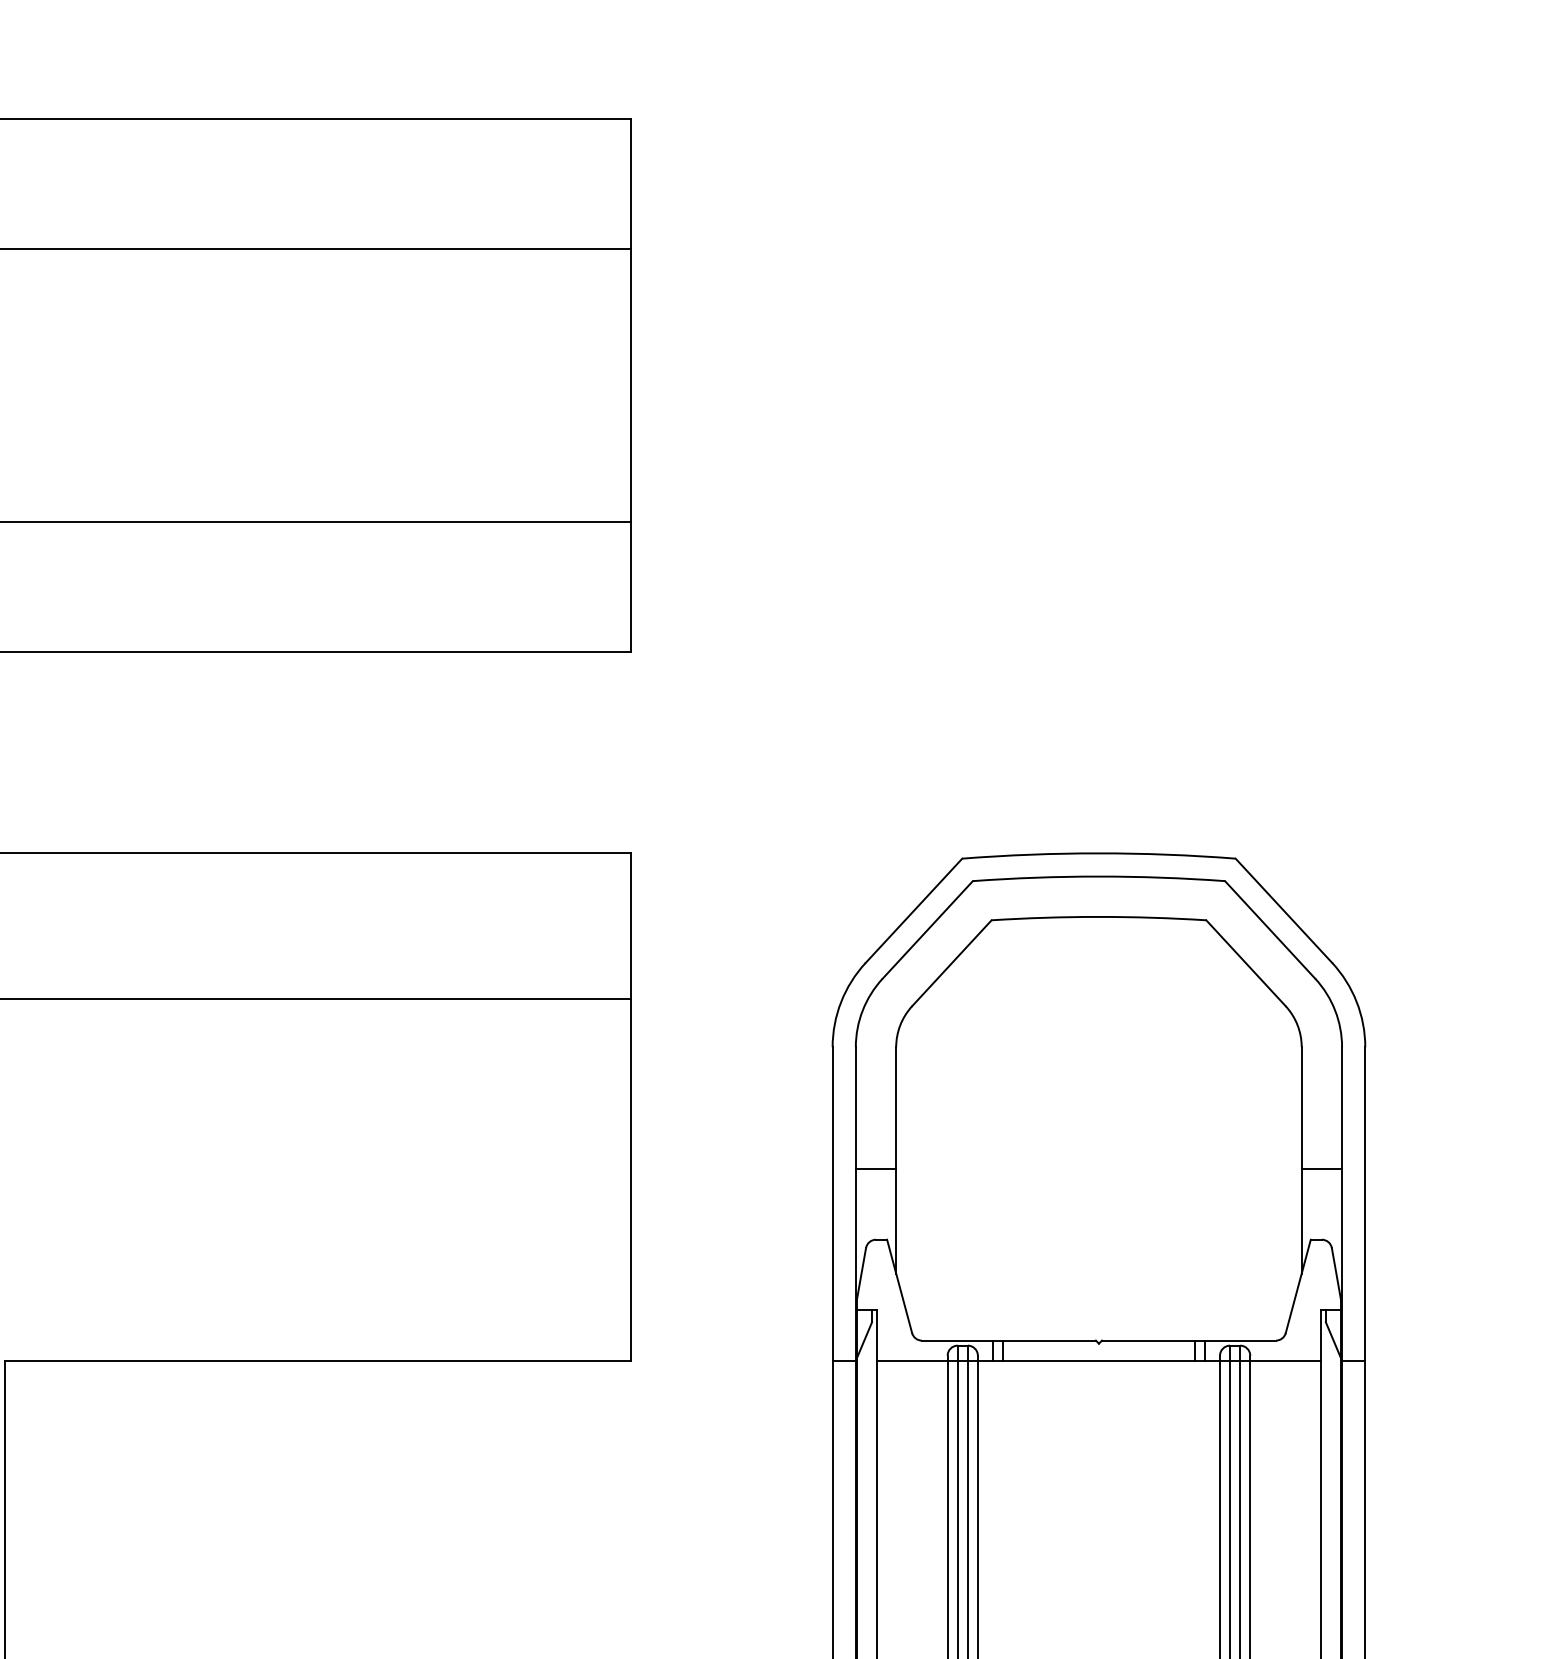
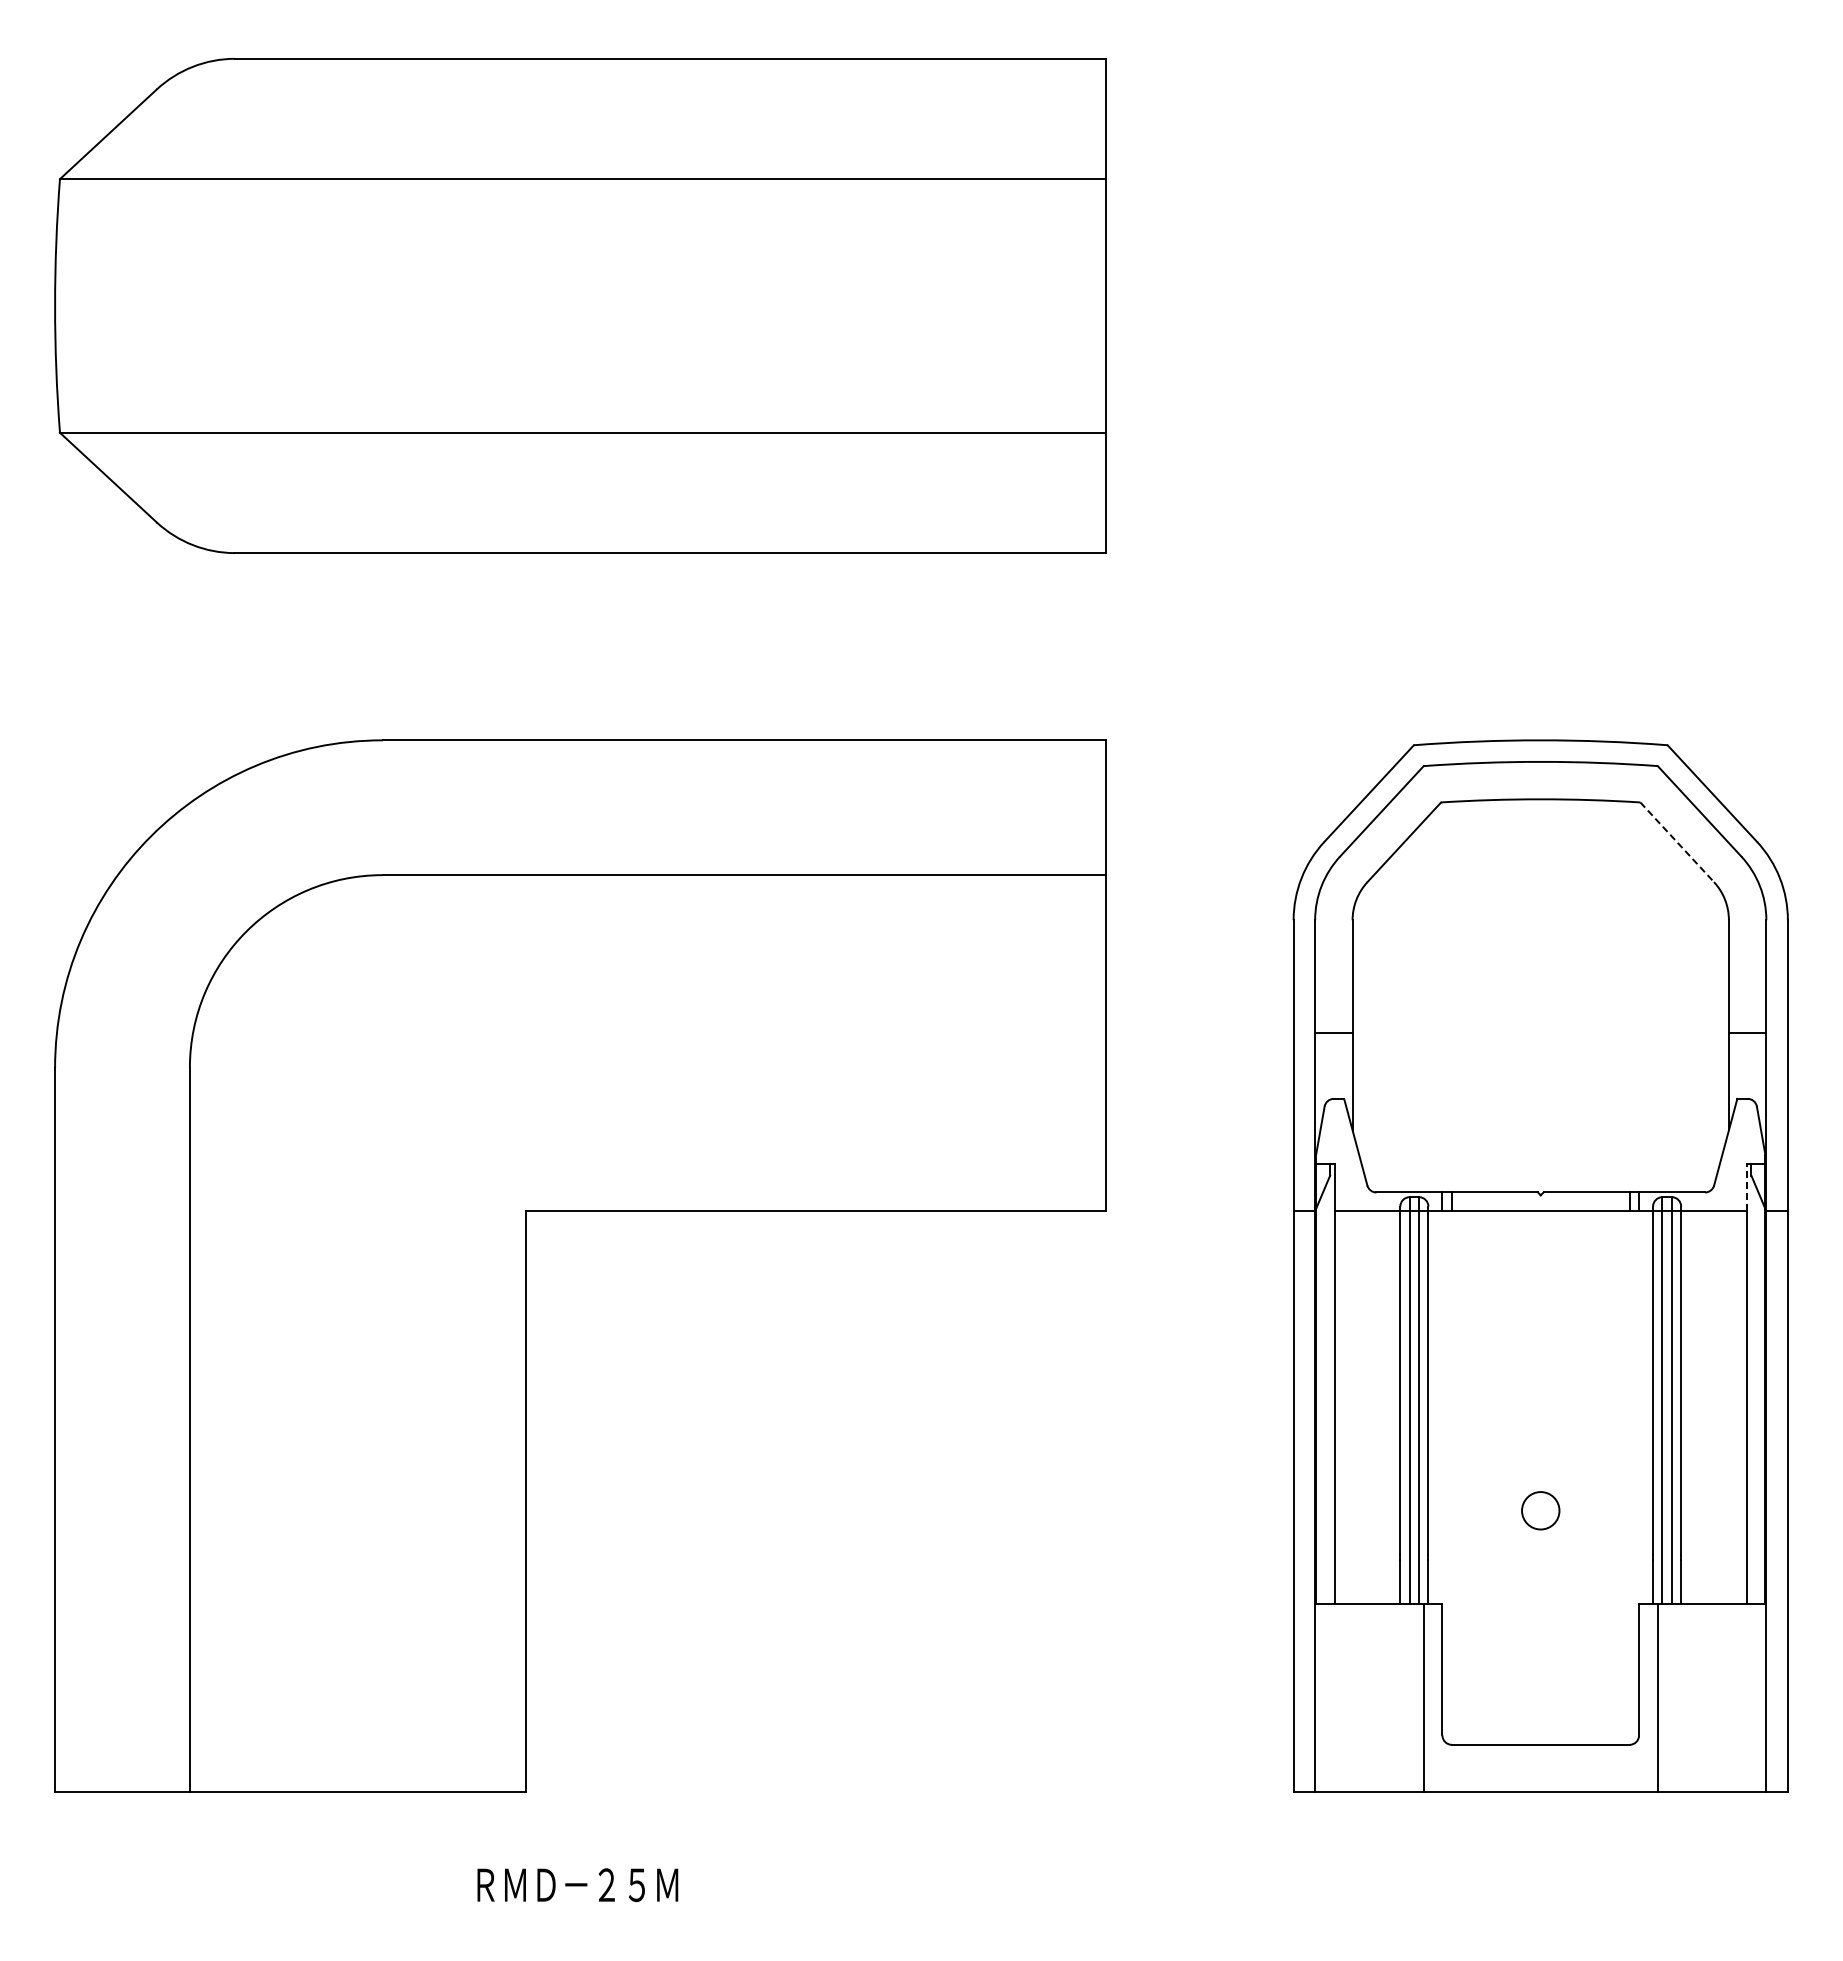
line: (1246, 963) -> (1677, 842), solid -> dashed
line: (1320, 1335) -> (1746, 1187), solid -> dashed

